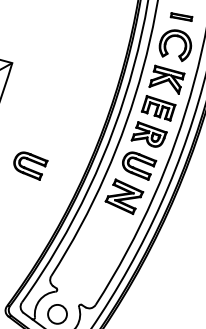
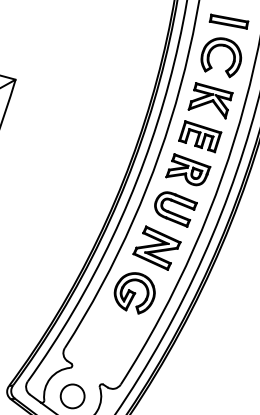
part: (181, 16) -> (228, 21), size x1.43
part: (30, 166) -> (38, 209), removed
part: (106, 232) -> (134, 293), added

